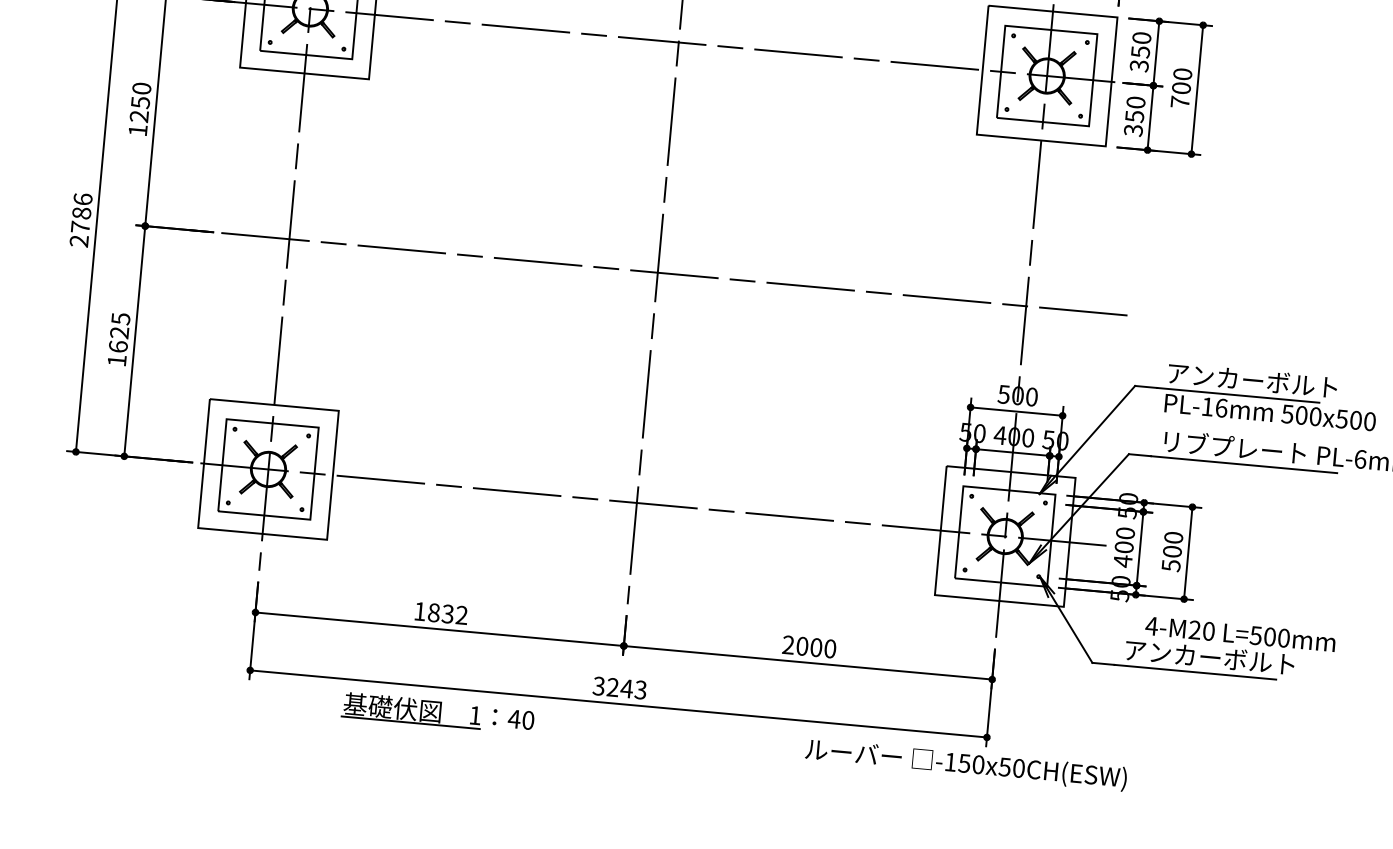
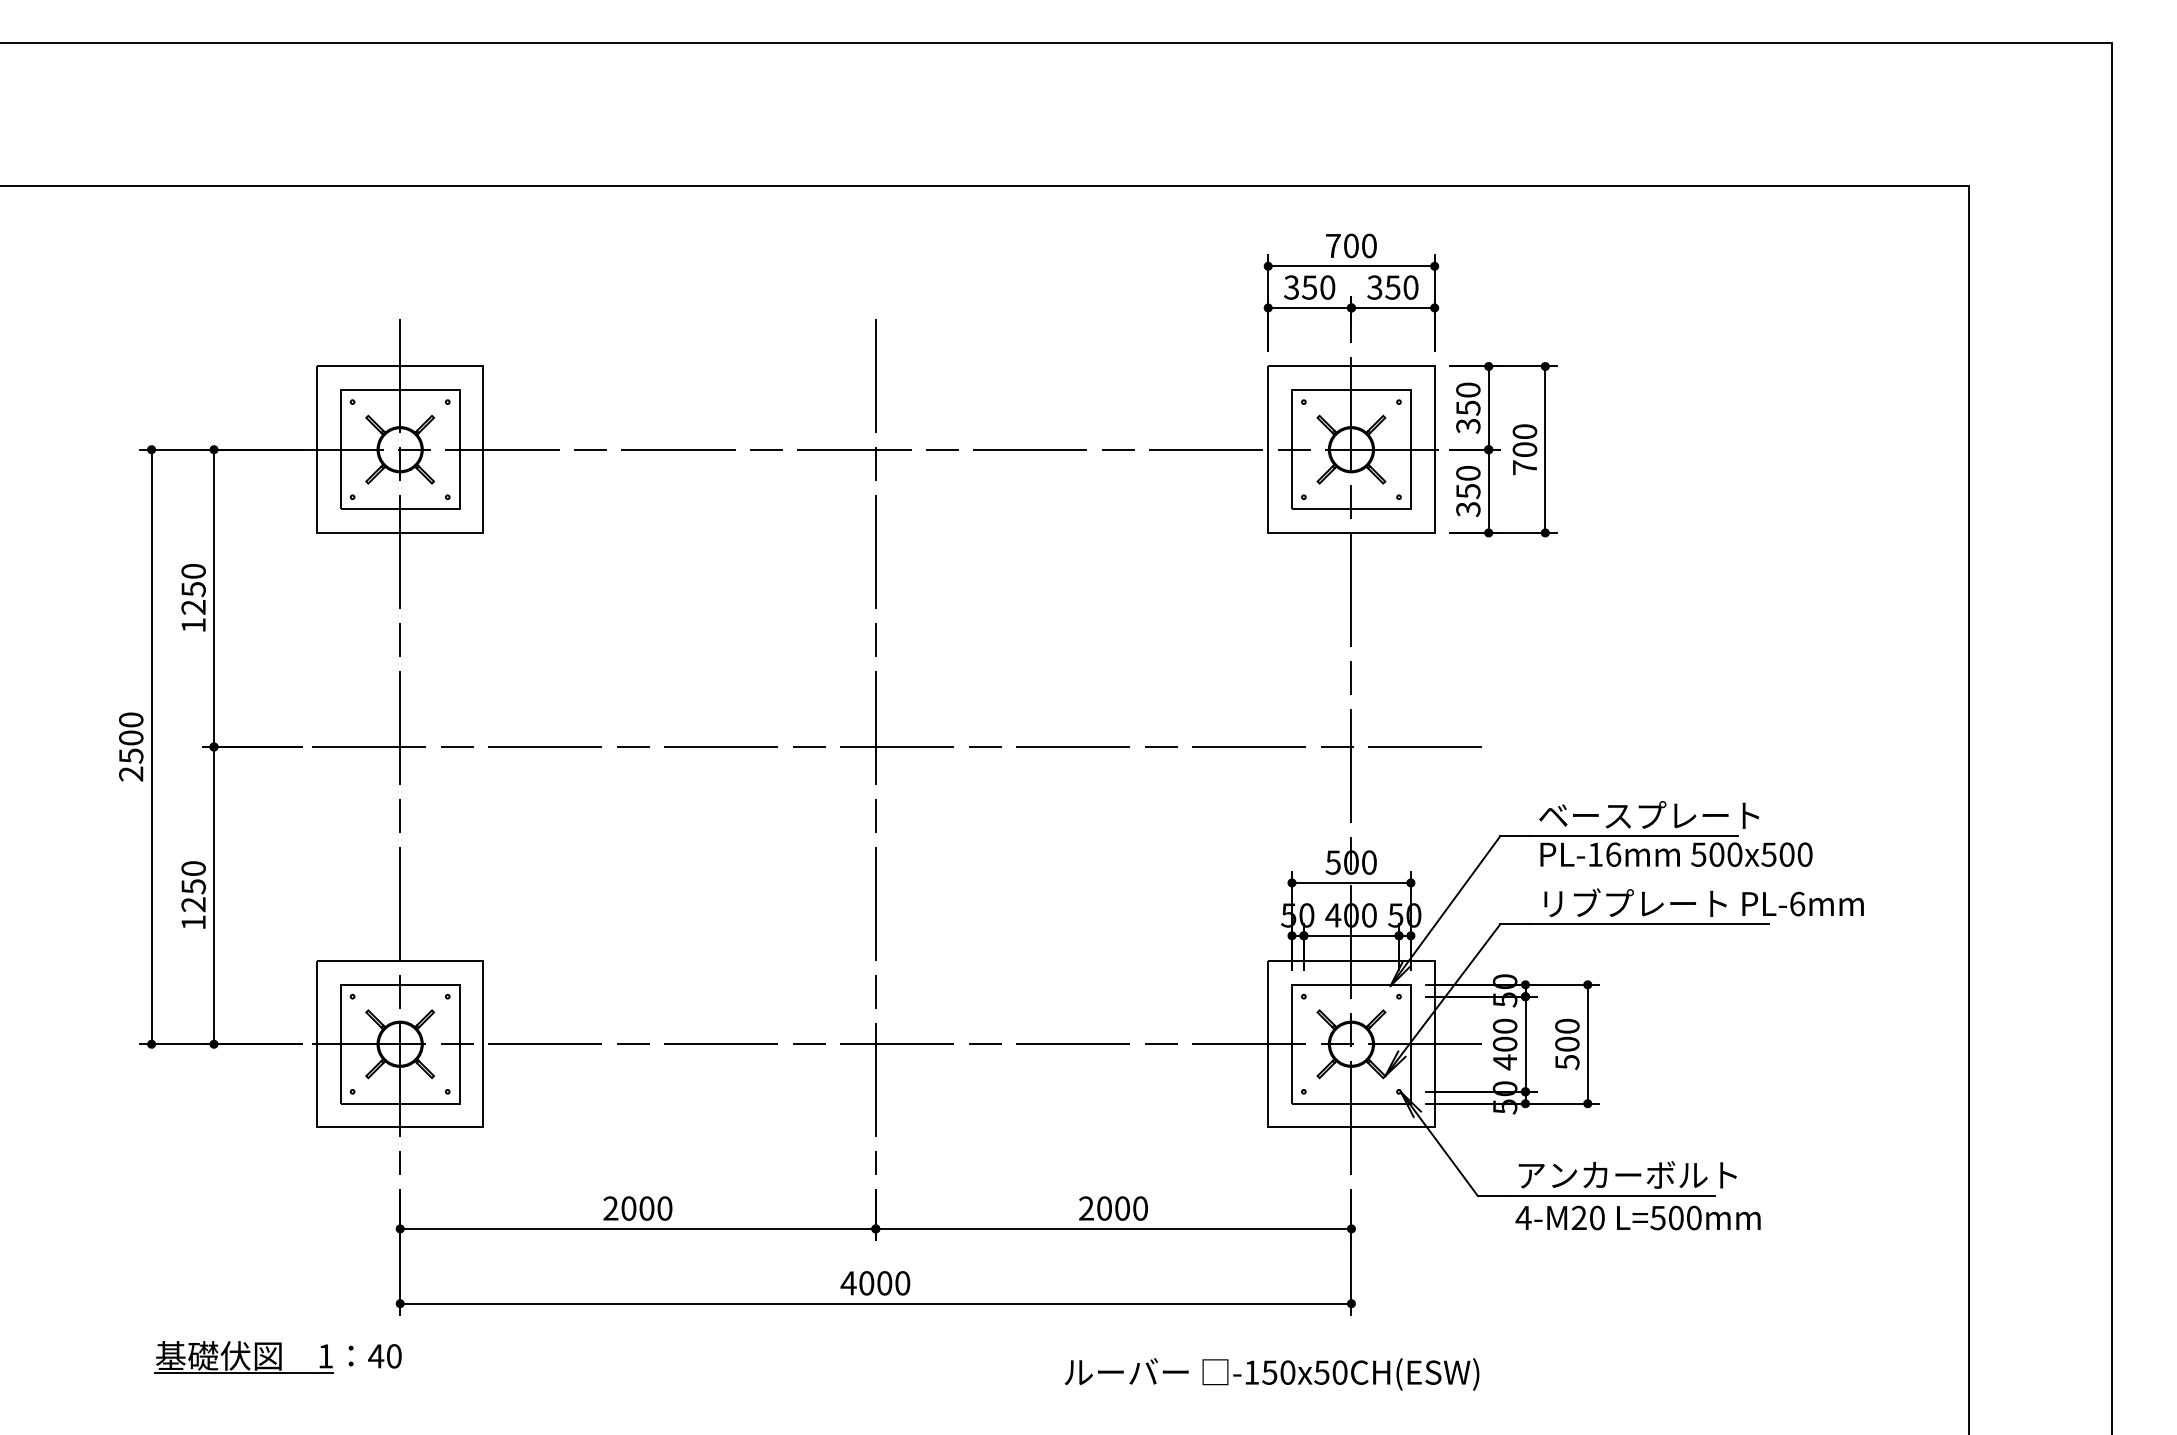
text: (82, 212) -> (131, 737), 2786 -> 2500
text: (119, 332) -> (193, 886), 1625 -> 1250
text: (1240, 379) -> (1634, 815), アンカーボルト -> ベースプレート
text: (440, 613) -> (637, 1208), 1832 -> 2000
text: (1240, 633) -> (1637, 1217), moved
text: (619, 688) -> (875, 1283), 3243 -> 4000
part: (437, 713) -> (277, 1357), moved
text: (965, 765) -> (1271, 1374), moved

